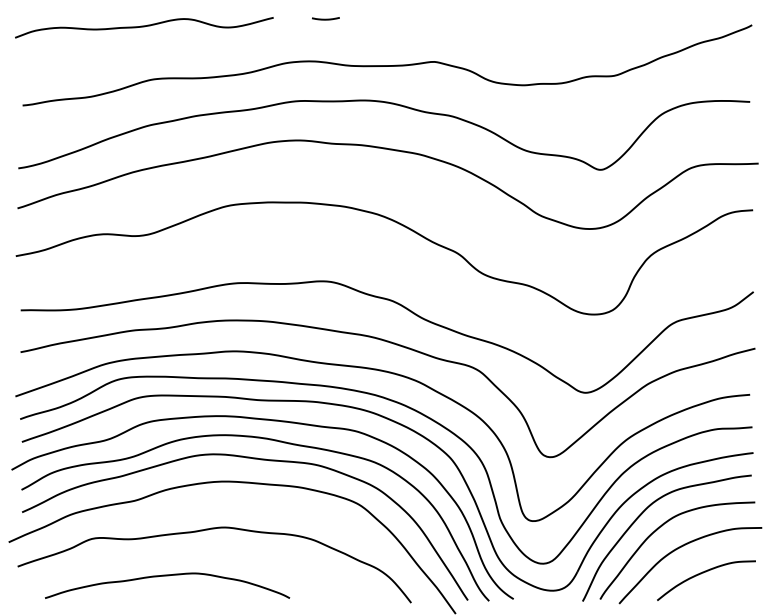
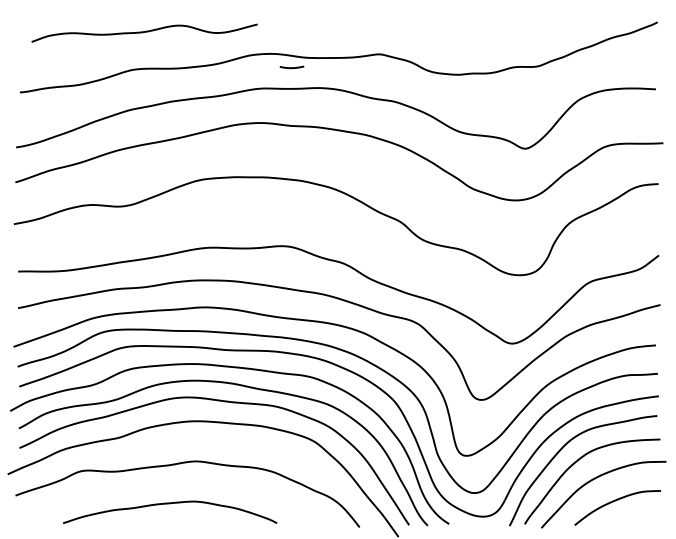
line: (325, 18) -> (291, 67), moved
curve: (144, 27) -> (144, 33), moved
curve: (167, 576) -> (170, 504), moved

